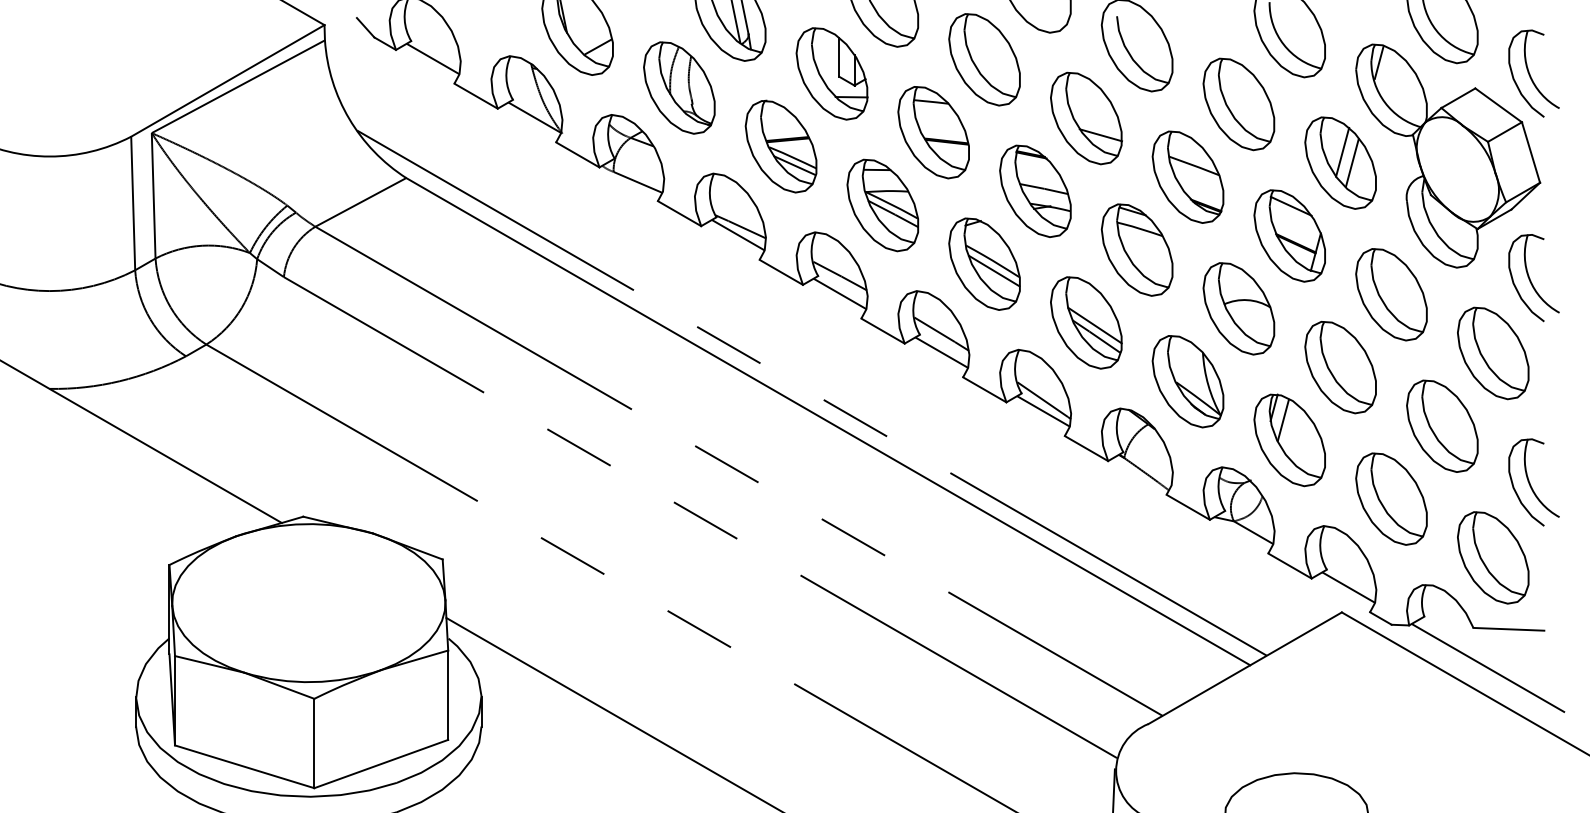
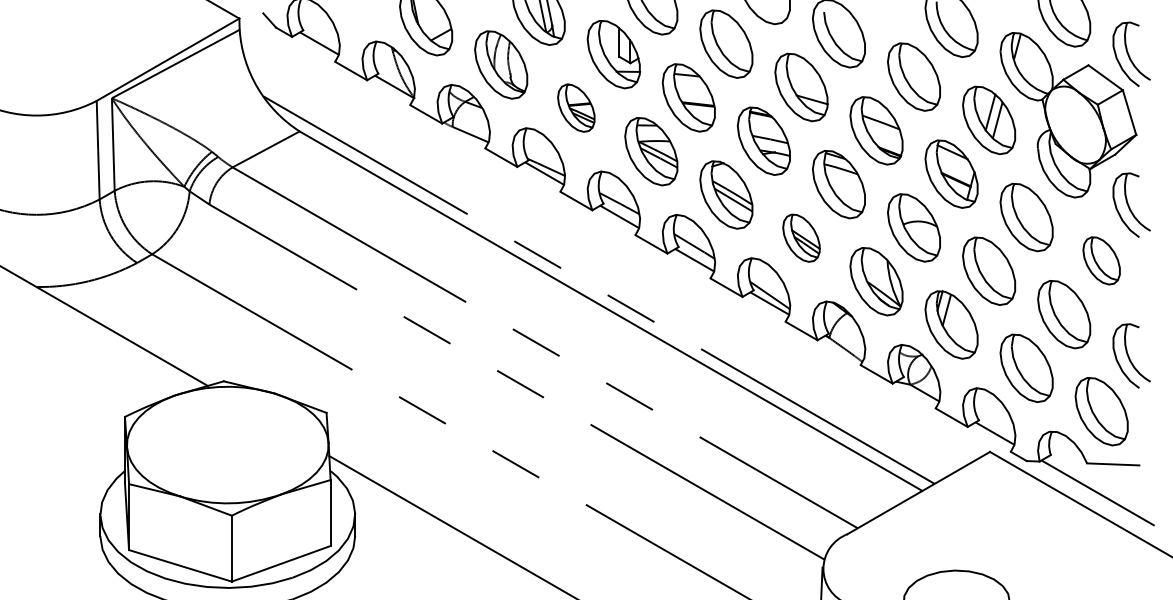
part: (781, 145) -> (576, 107), size x0.7
part: (1086, 321) -> (801, 237), size x0.7
part: (1492, 352) -> (1101, 260), size x0.7

